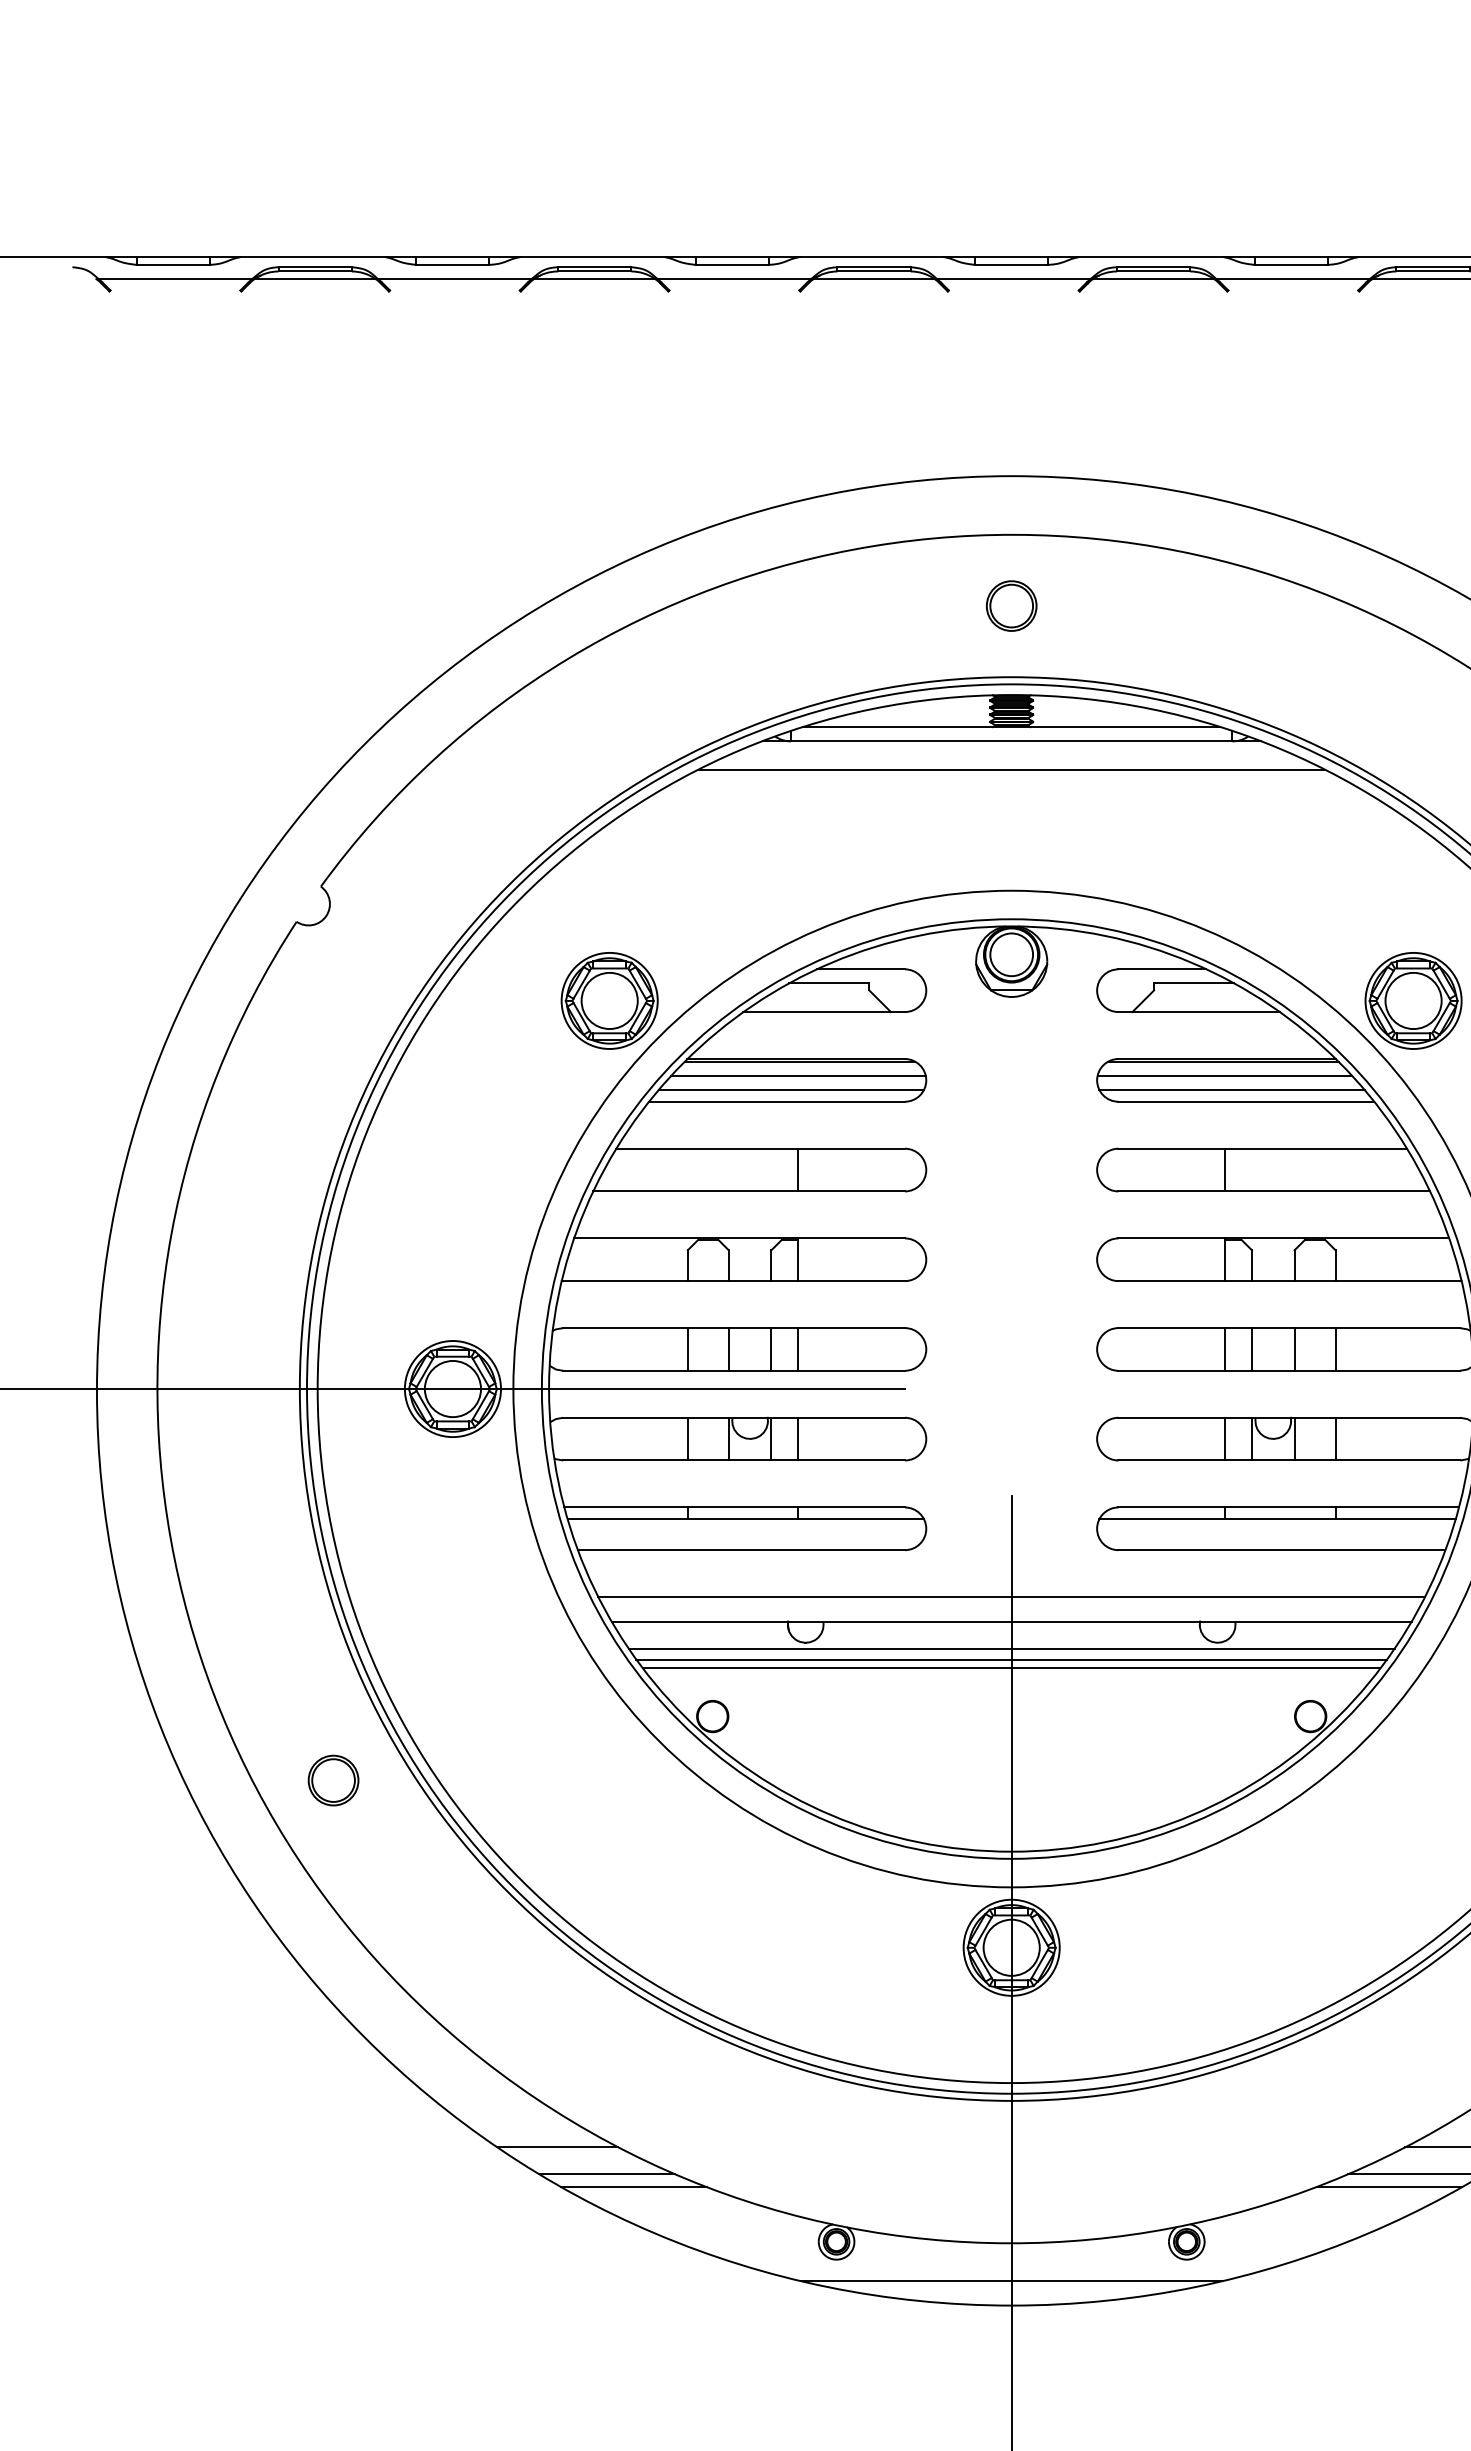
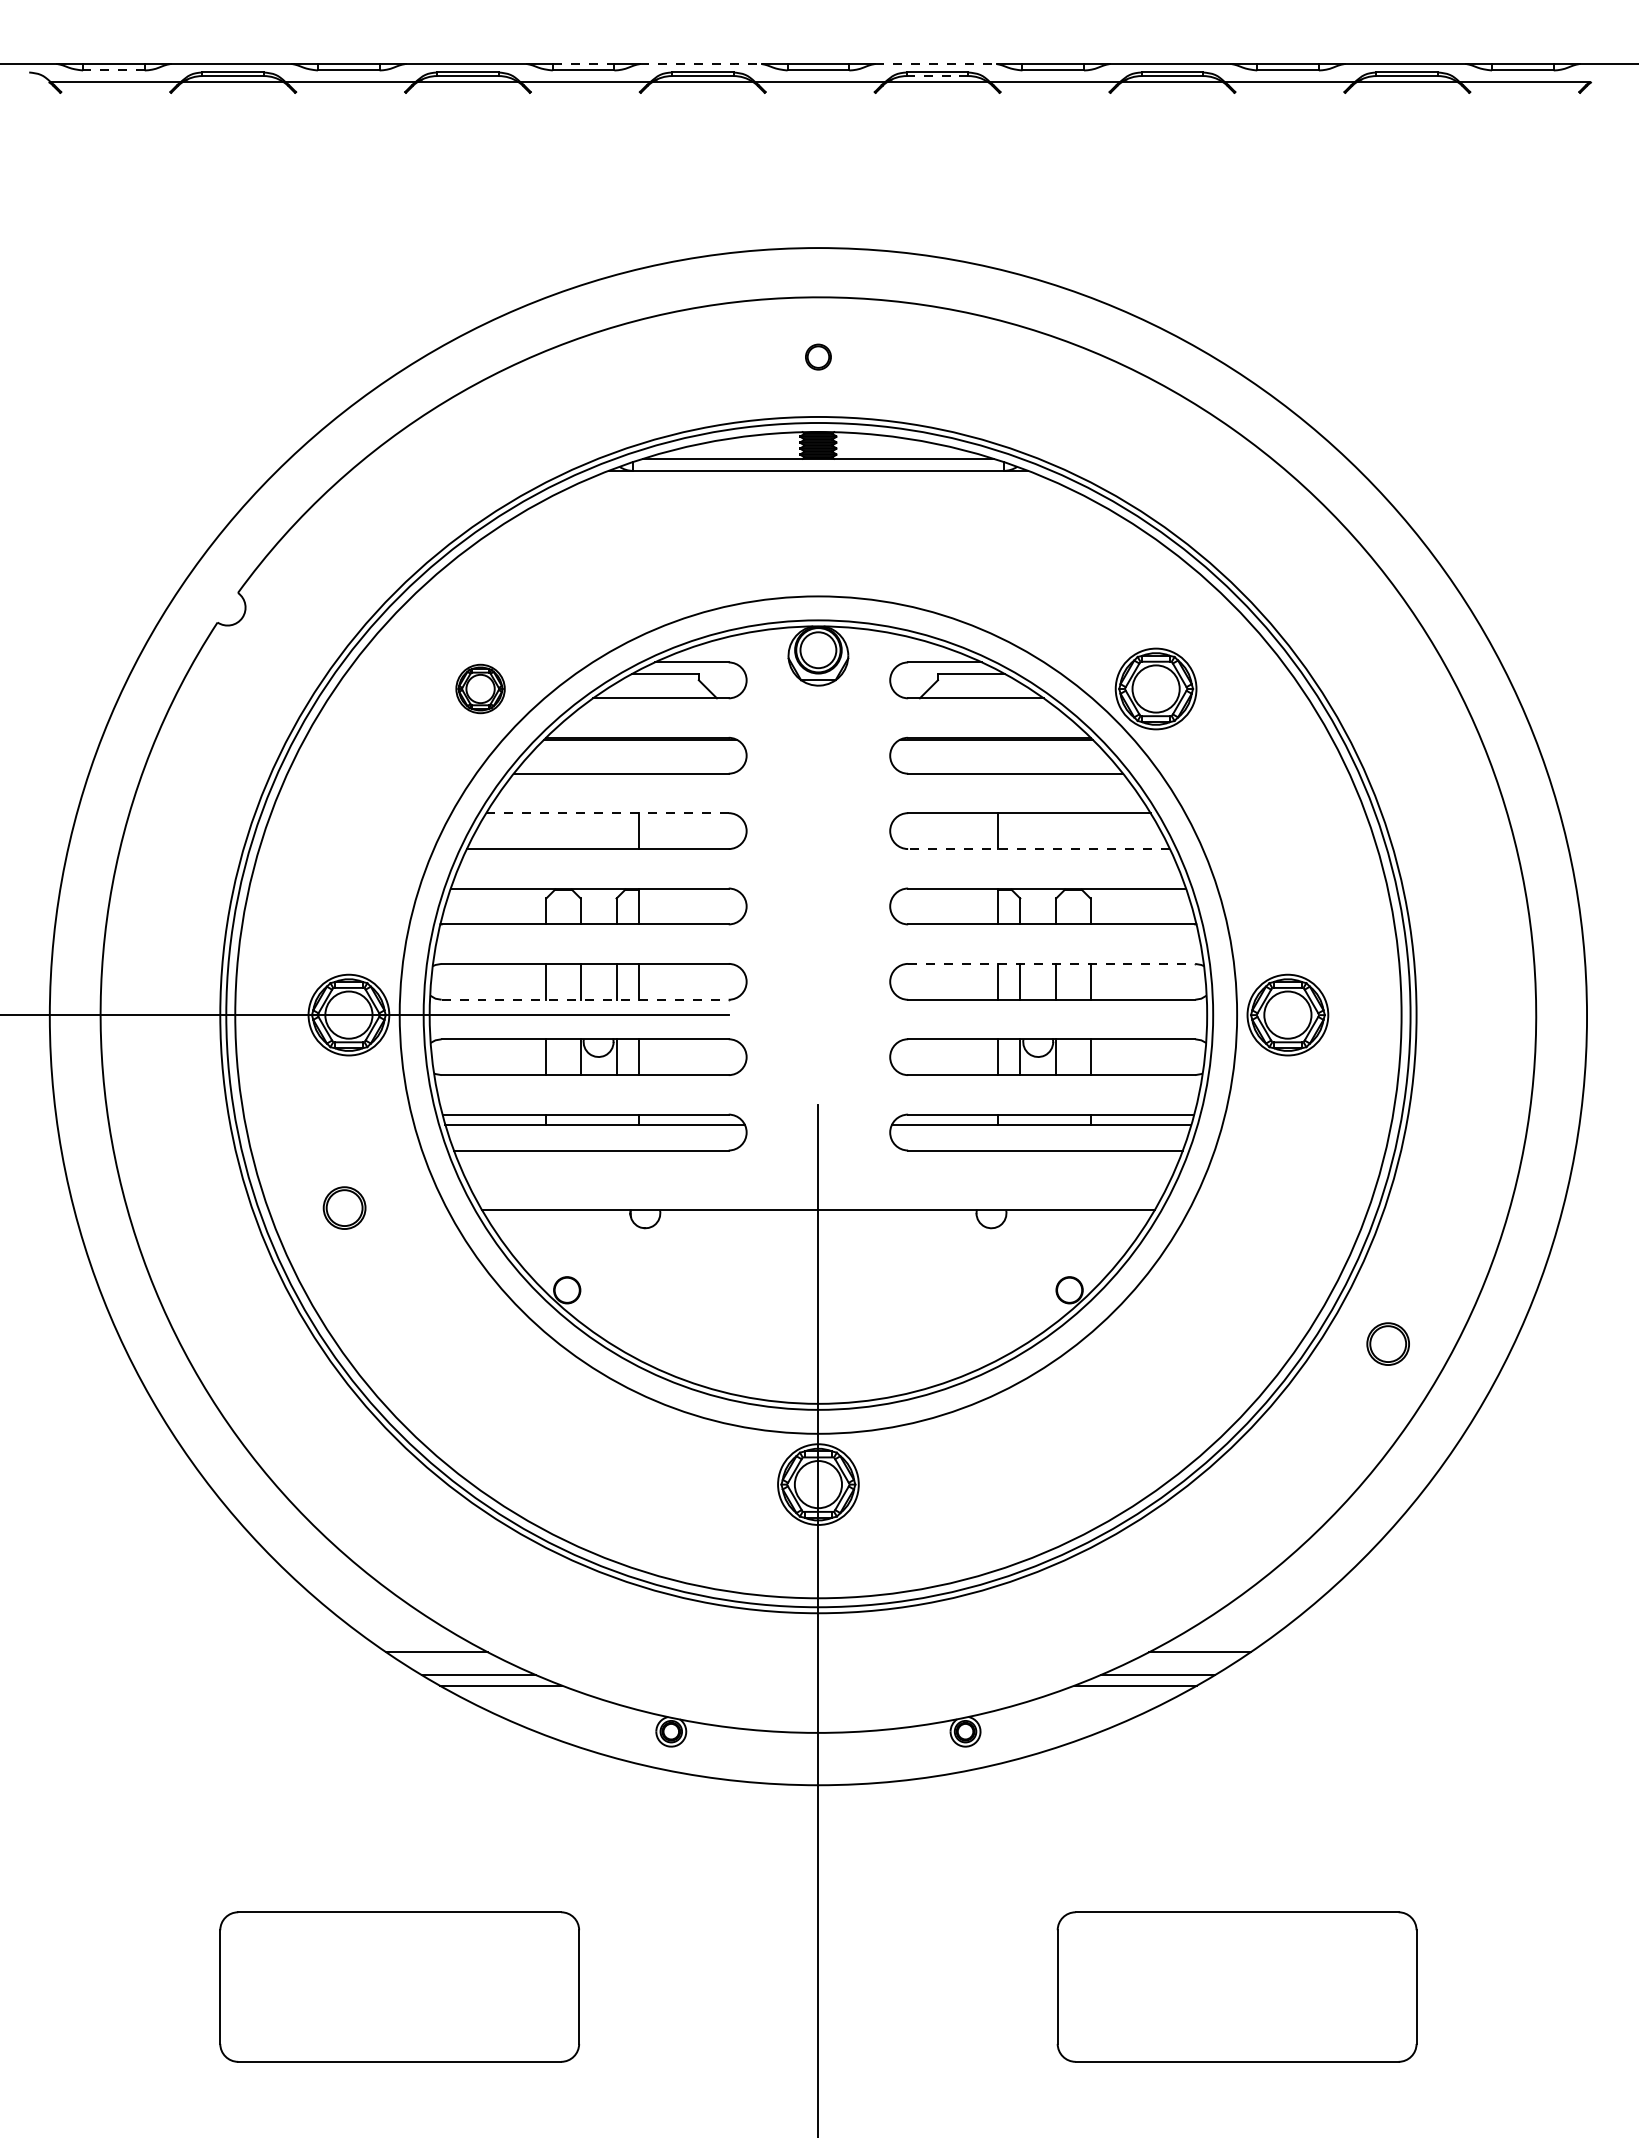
line: (732, 257) -> (583, 64), solid -> dashed
line: (871, 257) -> (700, 64), solid -> dashed
line: (1151, 257) -> (935, 64), solid -> dashed
line: (172, 264) -> (113, 70), solid -> dashed
line: (1153, 272) -> (937, 76), solid -> dashed
part: (1011, 605) -> (818, 356), size x0.6
line: (1011, 769) -> (818, 494), removed
part: (609, 1000) -> (480, 688), size x0.6
line: (798, 1075) -> (639, 751), removed
line: (1224, 1075) -> (997, 751), removed
line: (790, 1089) -> (632, 763), removed
line: (1231, 1089) -> (1003, 763), removed
line: (759, 1149) -> (606, 813), solid -> dashed
line: (1274, 1191) -> (1039, 849), solid -> dashed
line: (1289, 1327) -> (1051, 963), solid -> dashed
line: (734, 1370) -> (585, 999), solid -> dashed
line: (1010, 1596) -> (817, 1189), removed
line: (1011, 1648) -> (818, 1233), removed
line: (1010, 1659) -> (817, 1242), removed
line: (1011, 1667) -> (818, 1249), removed
part: (333, 1779) -> (344, 1207), moved
line: (1011, 2280) -> (818, 1764), removed

